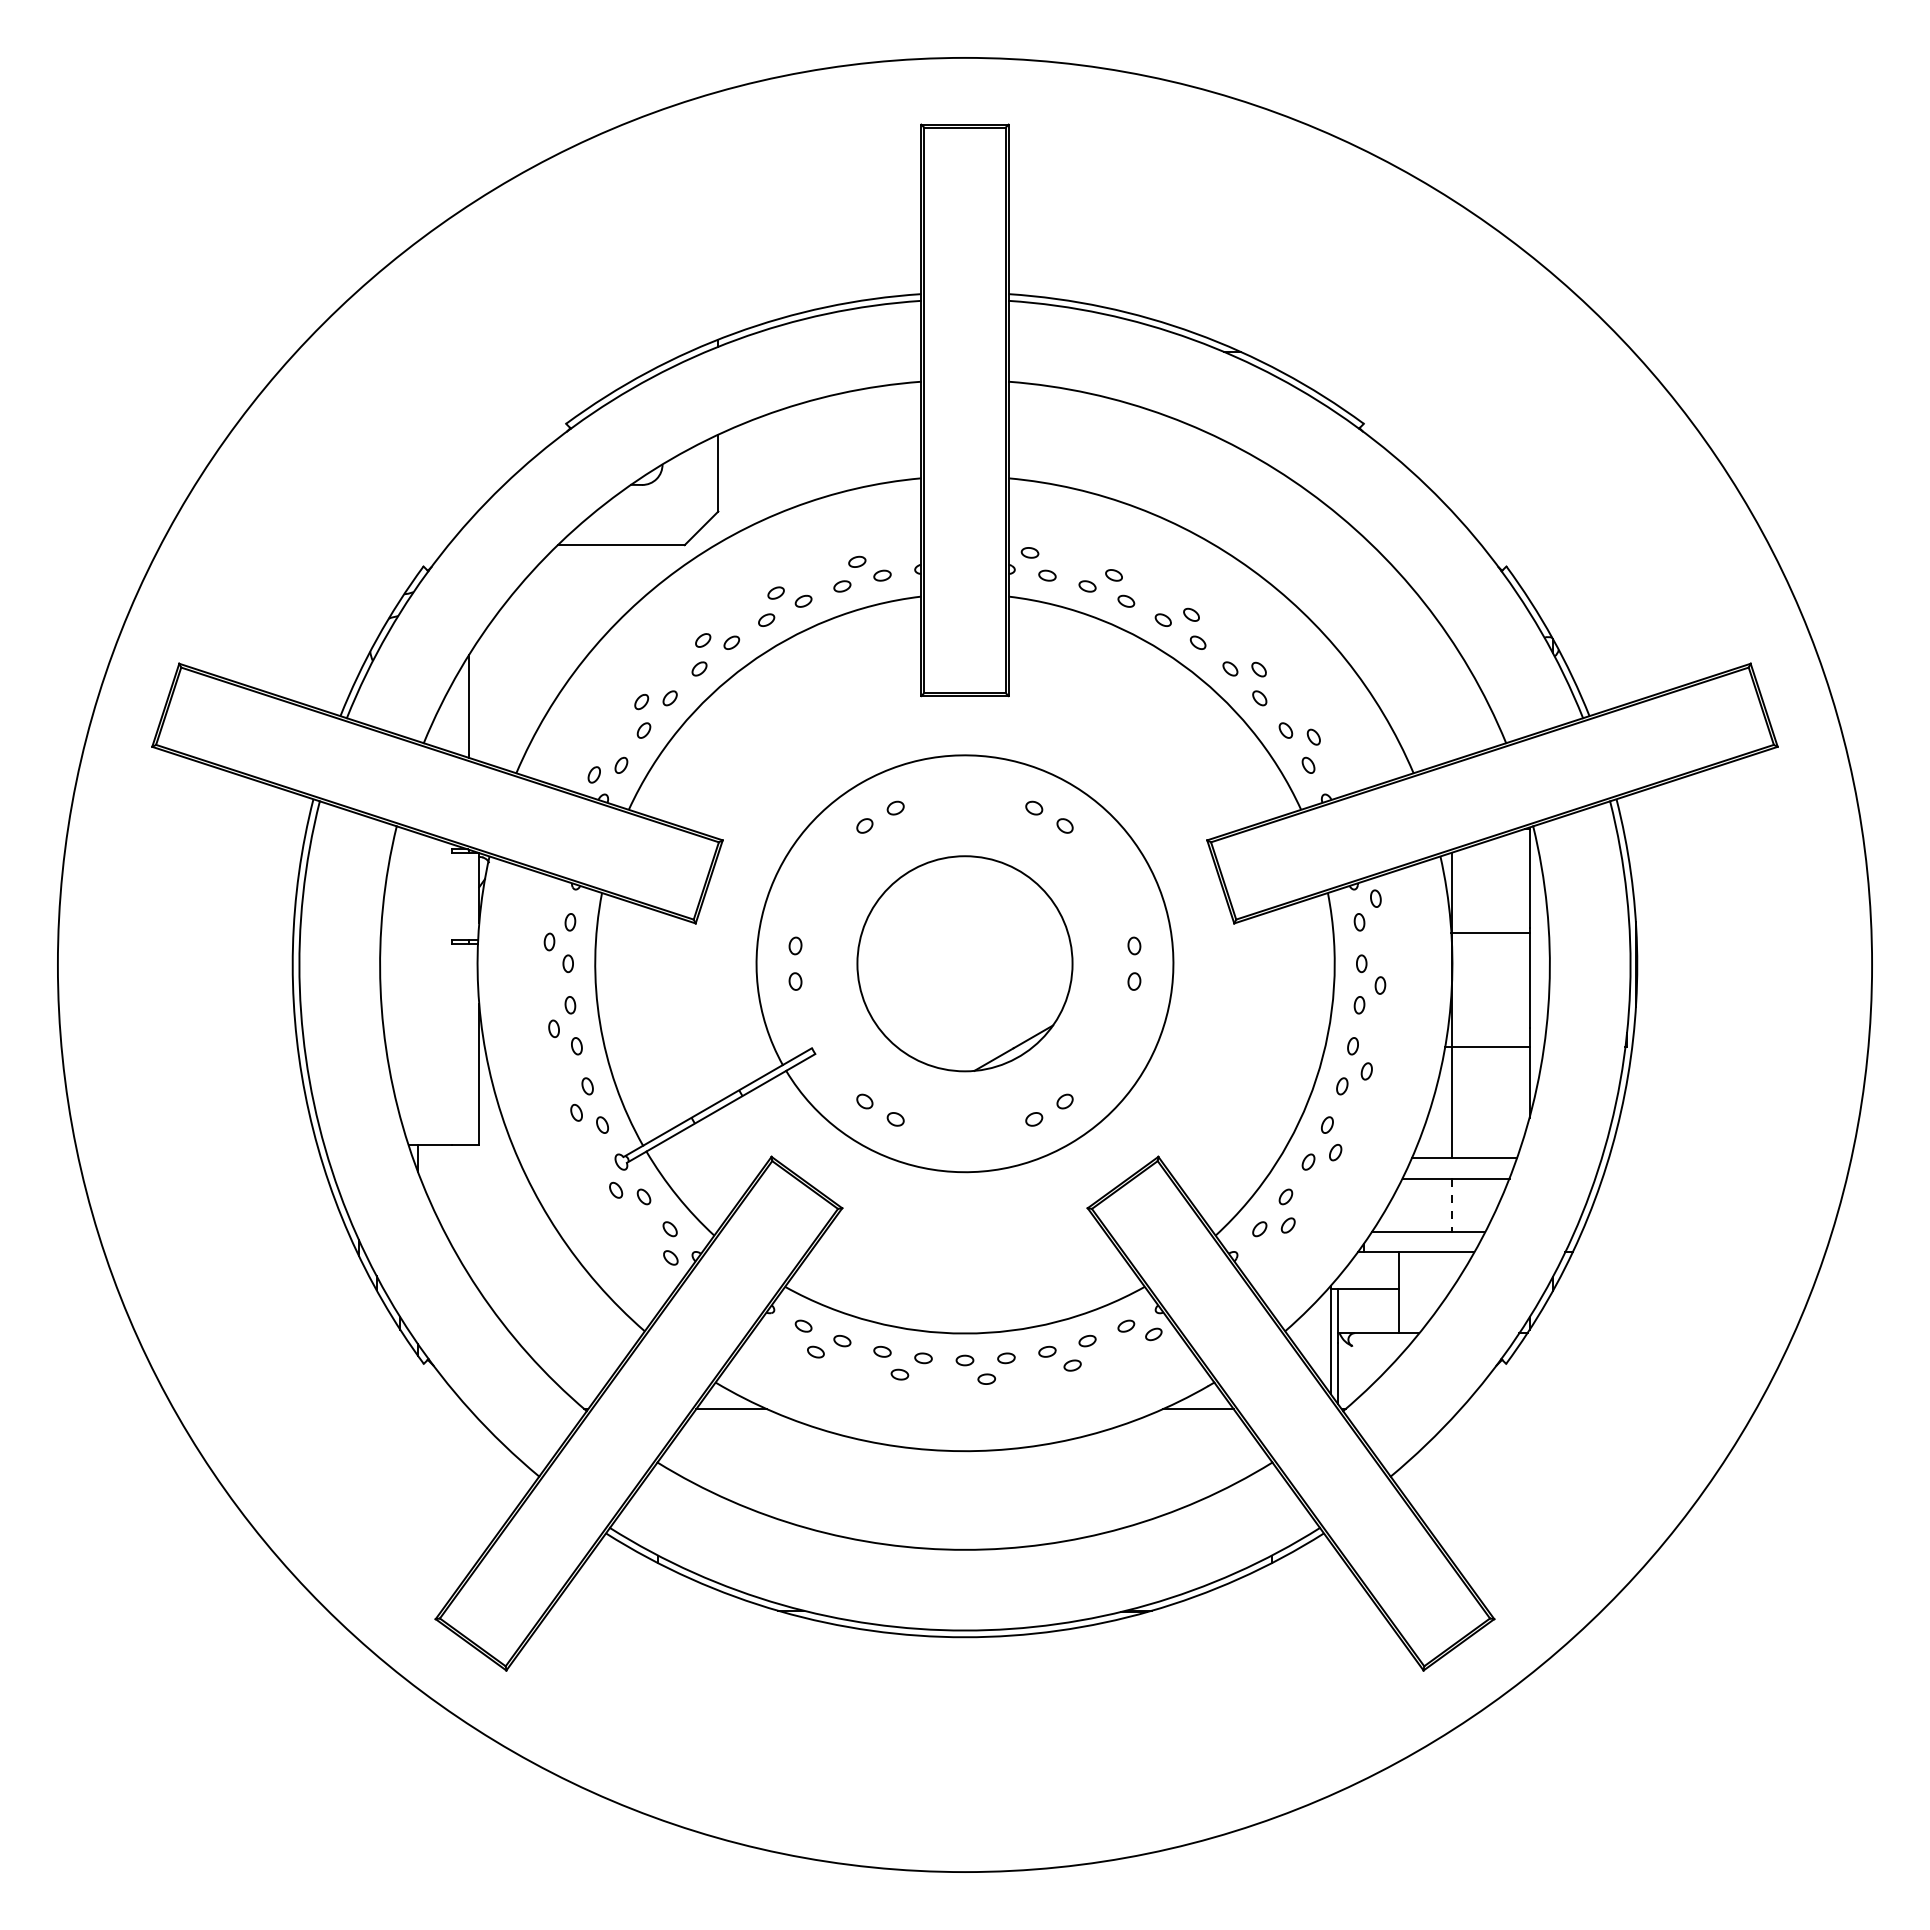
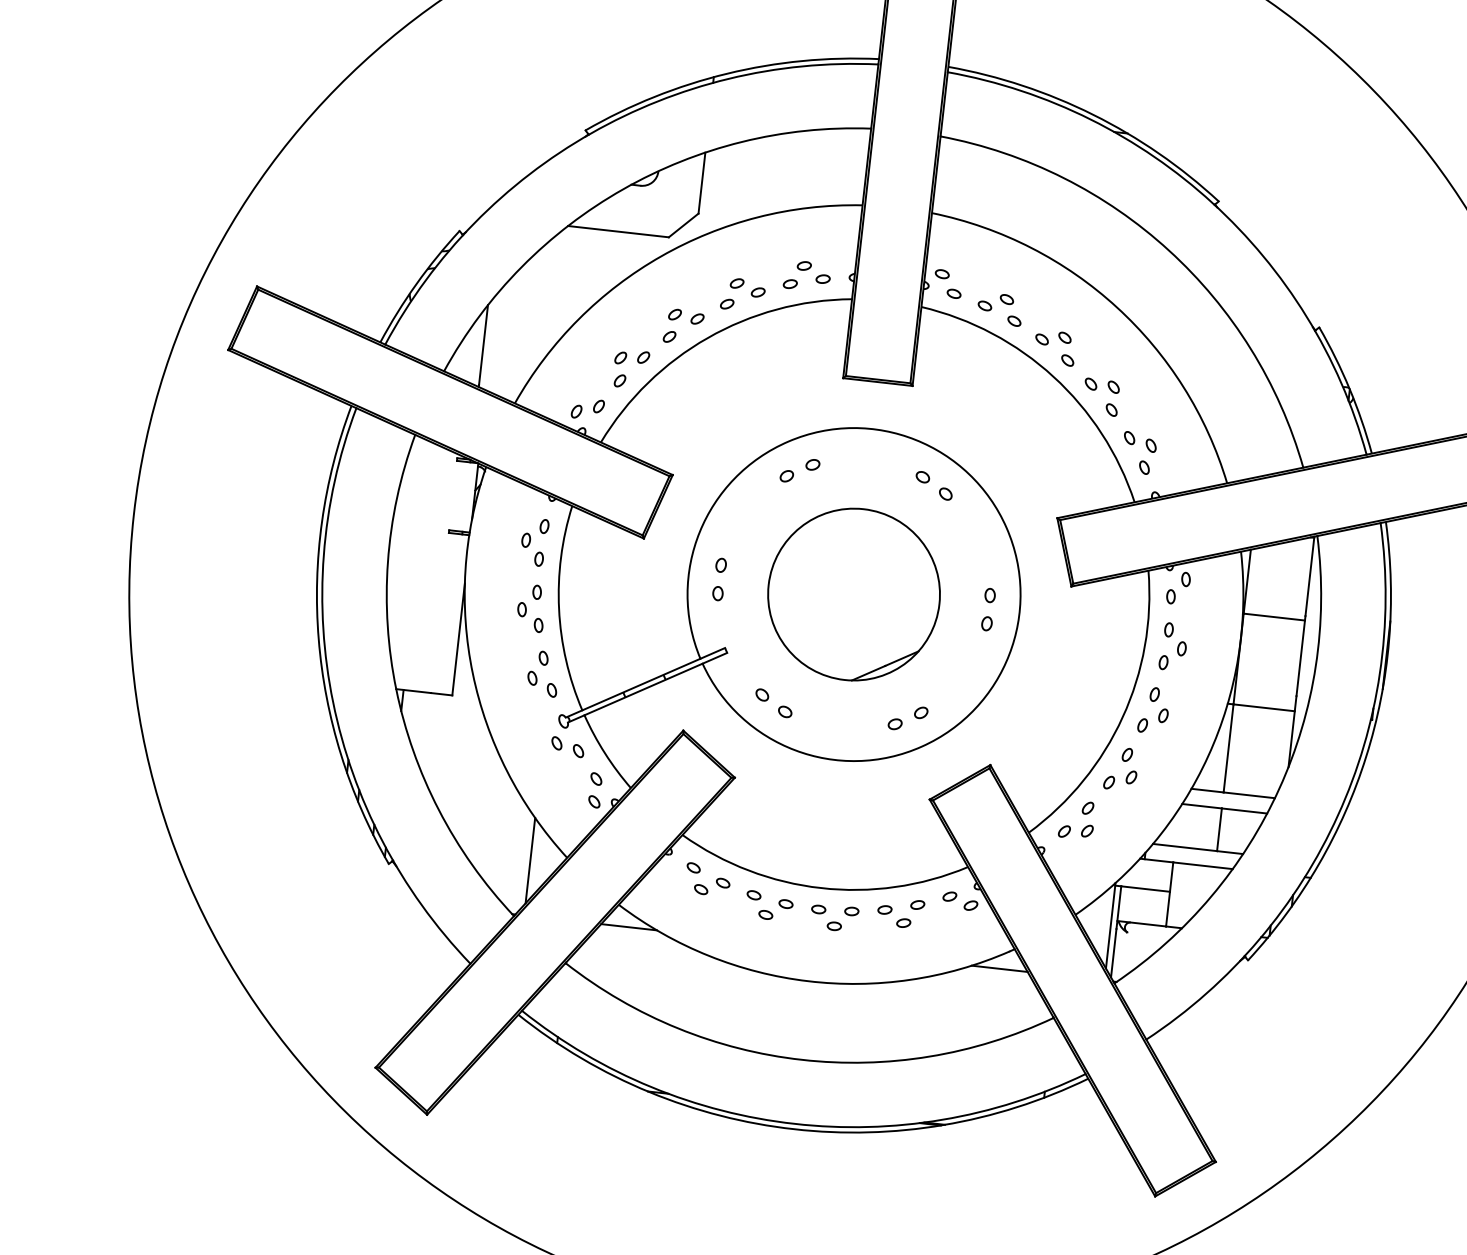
line: (1452, 1205) -> (1219, 829), dashed -> solid
line: (599, 1339) -> (530, 860), added

